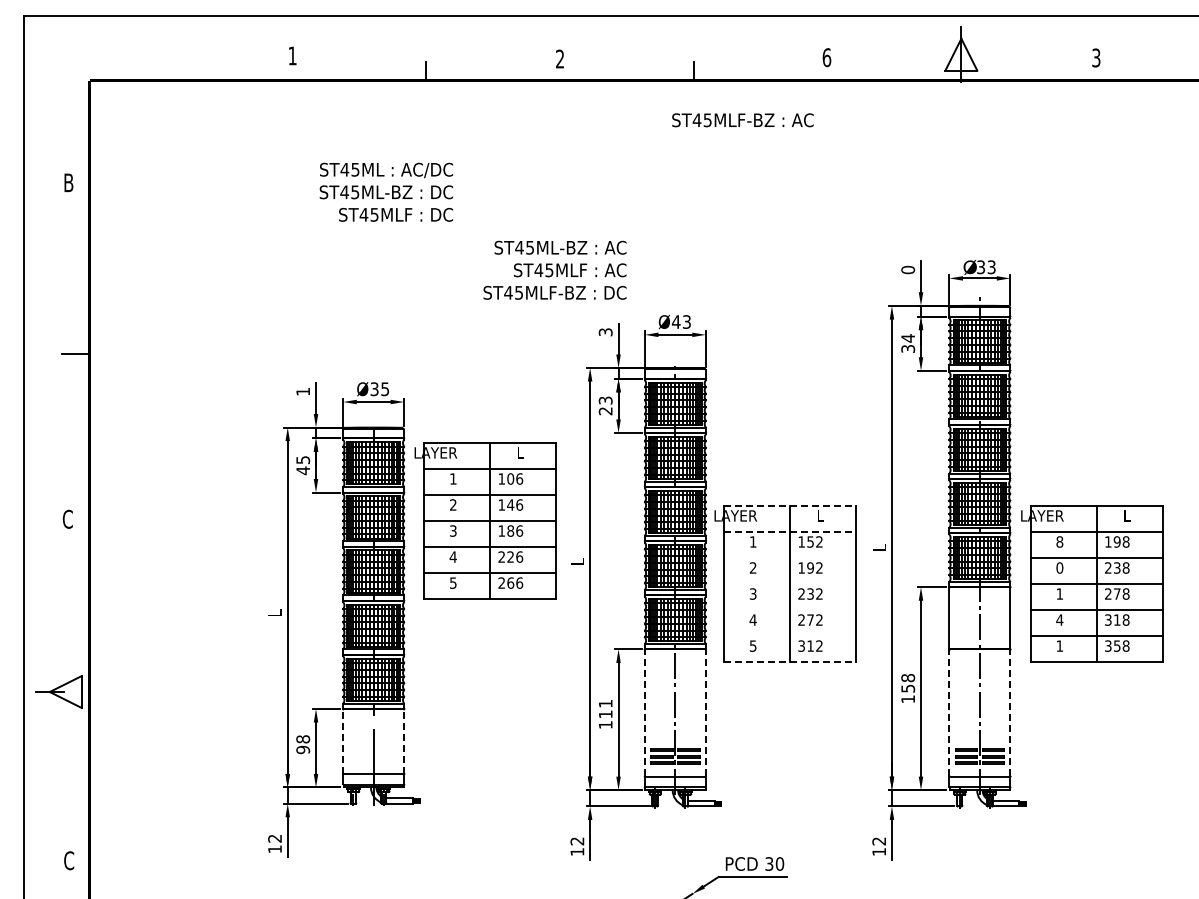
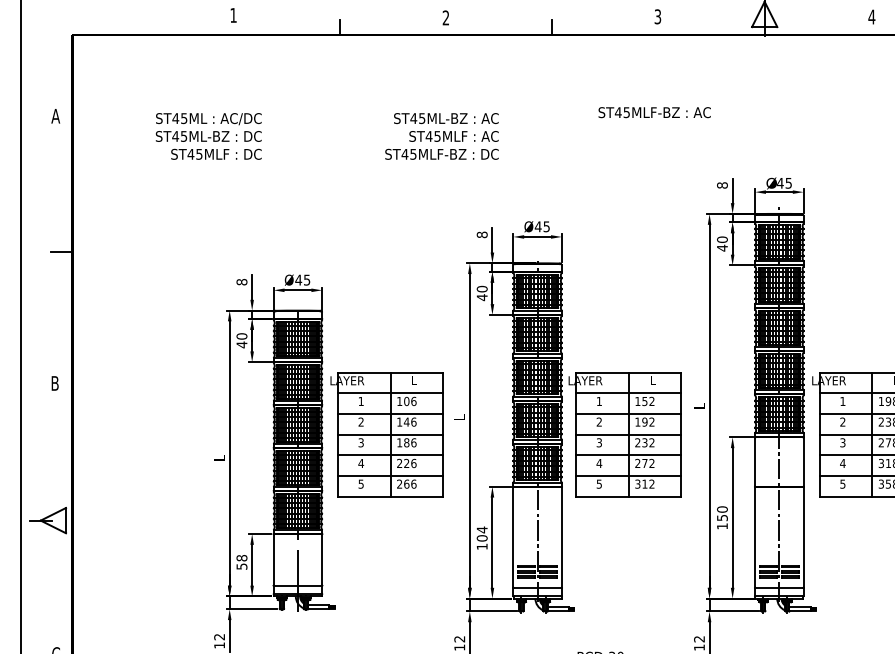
text: (826, 57) -> (657, 16), 6 -> 3
text: (1095, 57) -> (871, 16), 3 -> 4
text: (742, 120) -> (654, 112), moved
text: (68, 182) -> (55, 115), B -> A
text: (386, 191) -> (208, 135), moved
text: (985, 267) -> (783, 183), 33 -> 45
text: (554, 269) -> (441, 135), moved
text: (907, 269) -> (721, 185), 0 -> 8
text: (686, 321) -> (546, 226), Ø43 -> Ø45
text: (605, 332) -> (482, 235), 3 -> 8
text: (908, 343) -> (722, 243), 34 -> 40
text: (374, 389) -> (298, 280), Ø35 -> Ø45
text: (303, 391) -> (242, 281), 1 -> 8
text: (605, 405) -> (482, 293), 23 -> 40
text: (303, 460) -> (242, 336), 45 -> 40
line: (790, 505) -> (628, 372), dashed -> solid
text: (67, 518) -> (54, 382), C -> B
part: (485, 520) -> (386, 434), moved
line: (790, 531) -> (628, 393), dashed -> solid
text: (1059, 541) -> (842, 401), 8 -> 1
line: (789, 557) -> (628, 413), added
text: (1059, 567) -> (842, 421), 0 -> 2
line: (789, 583) -> (628, 434), added
text: (1059, 593) -> (842, 442), 1 -> 3
line: (789, 609) -> (628, 455), added
line: (789, 635) -> (628, 475), added
text: (1059, 645) -> (842, 483), 1 -> 5
line: (790, 661) -> (628, 496), dashed -> solid
text: (907, 677) -> (721, 509), 158 -> 150
text: (605, 708) -> (482, 533), 111 -> 104
line: (644, 712) -> (513, 536), dashed -> solid
line: (705, 712) -> (561, 536), dashed -> solid
line: (949, 712) -> (755, 536), dashed -> solid
line: (1010, 712) -> (803, 536), dashed -> solid
line: (343, 740) -> (273, 559), dashed -> solid
line: (404, 740) -> (322, 559), dashed -> solid
text: (302, 749) -> (241, 566), 98 -> 58

